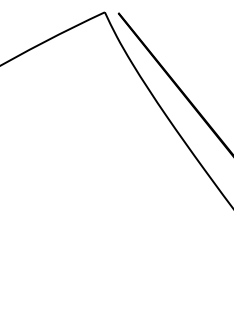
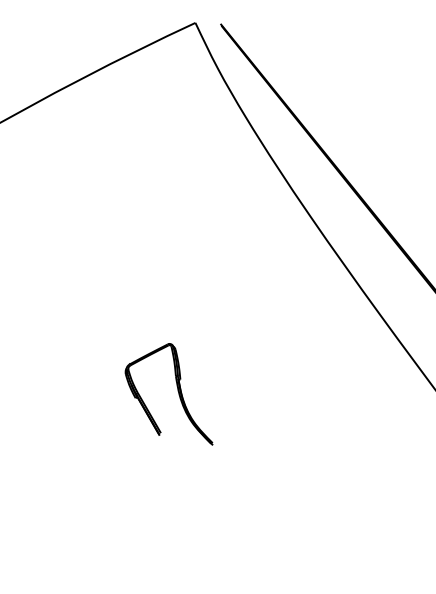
part: (90, 211) -> (168, 393), added

